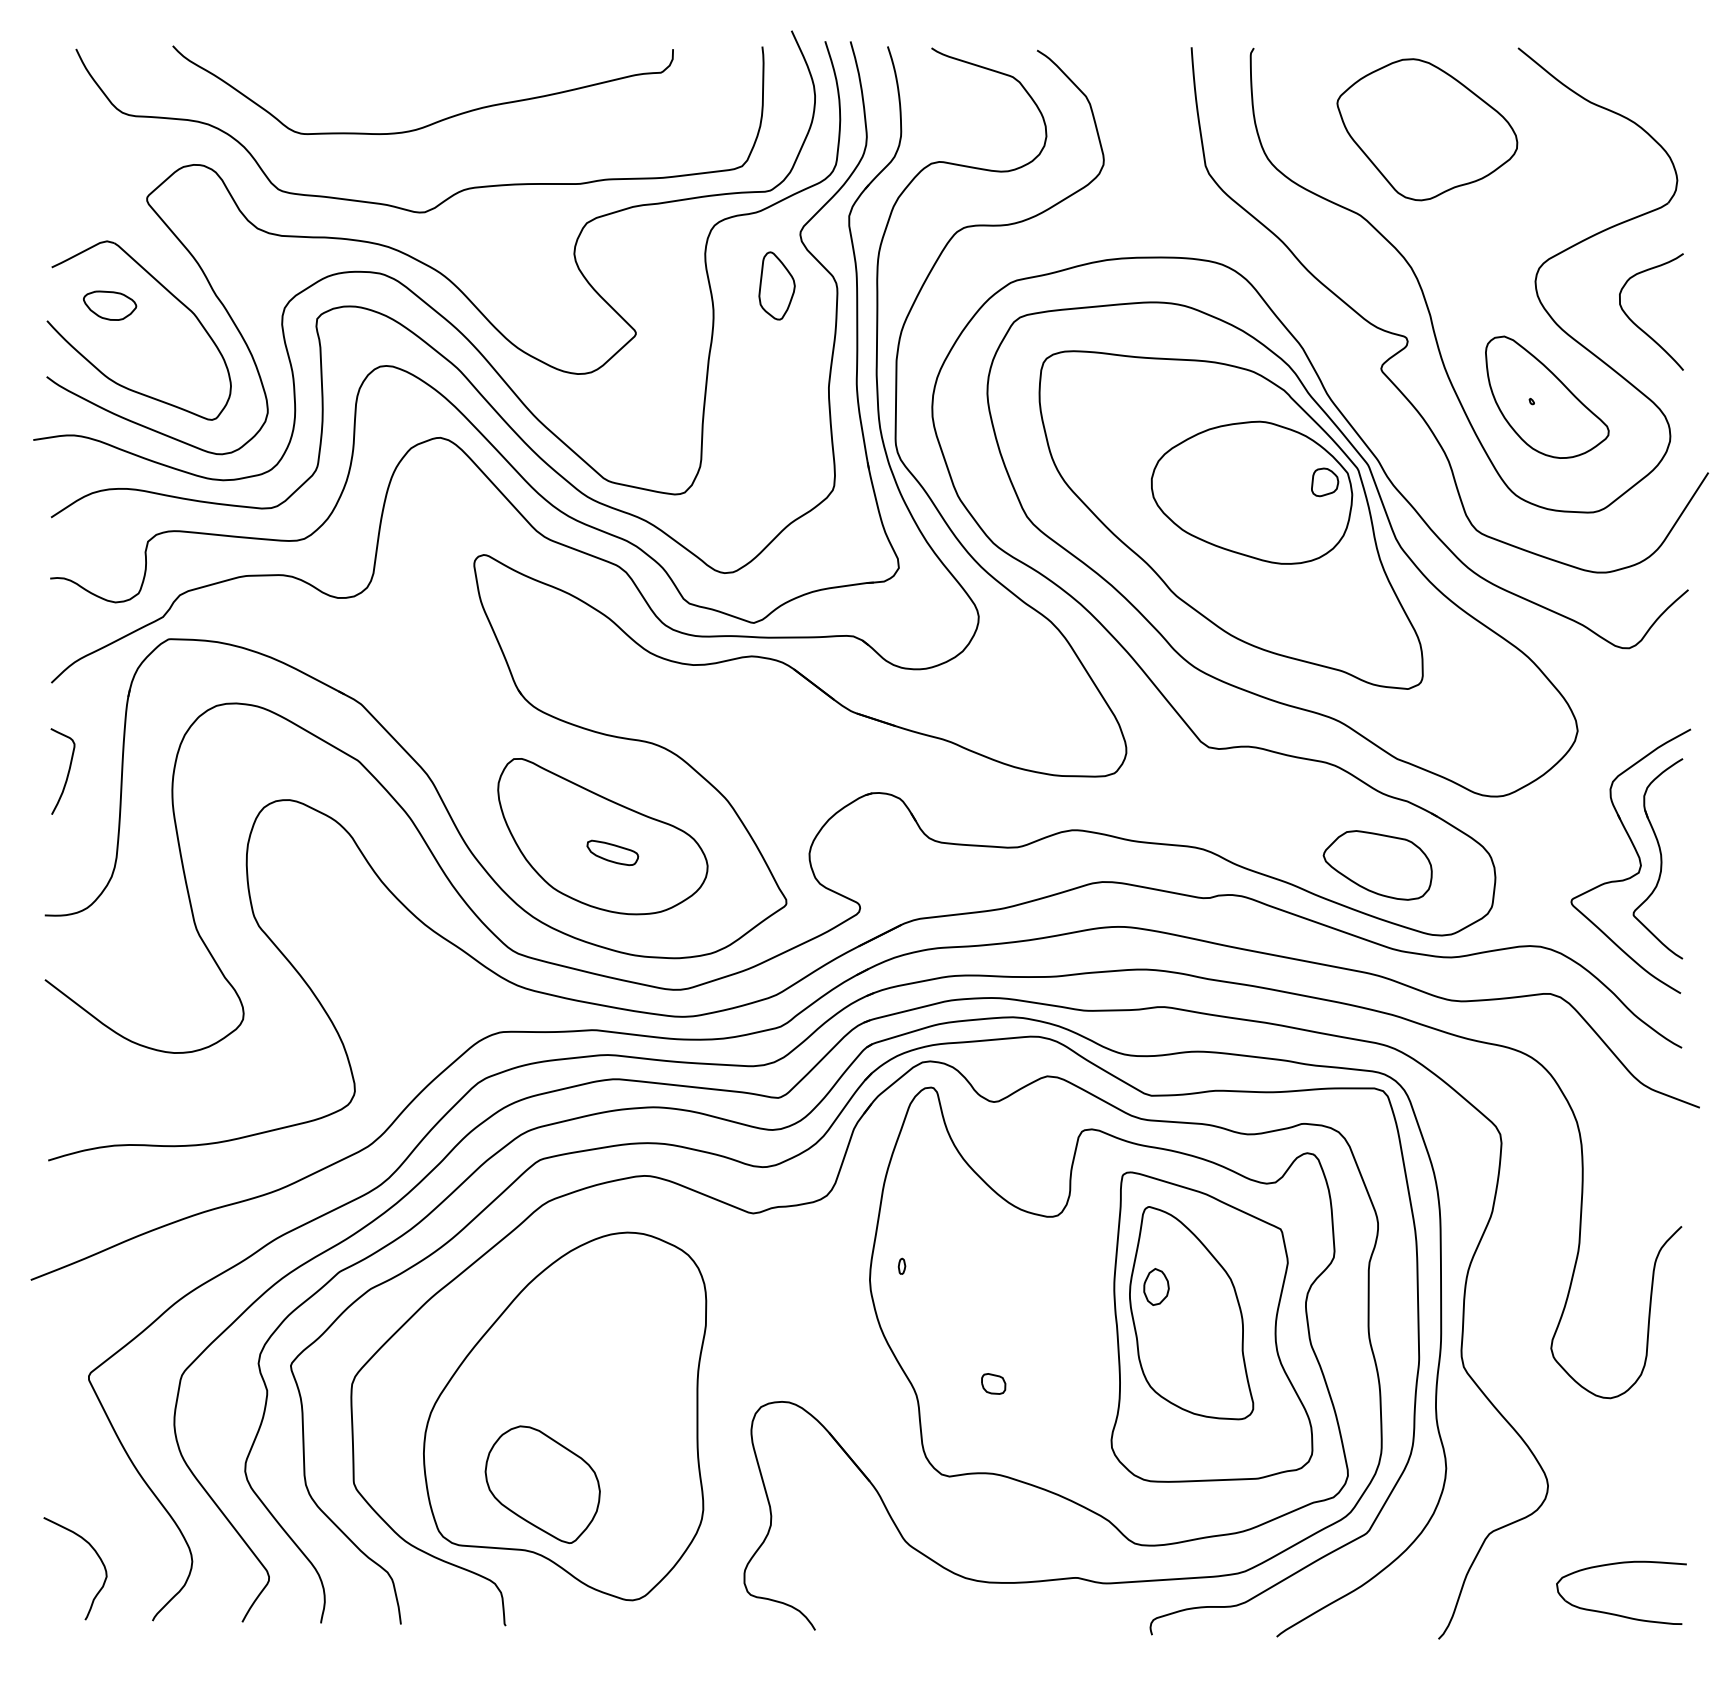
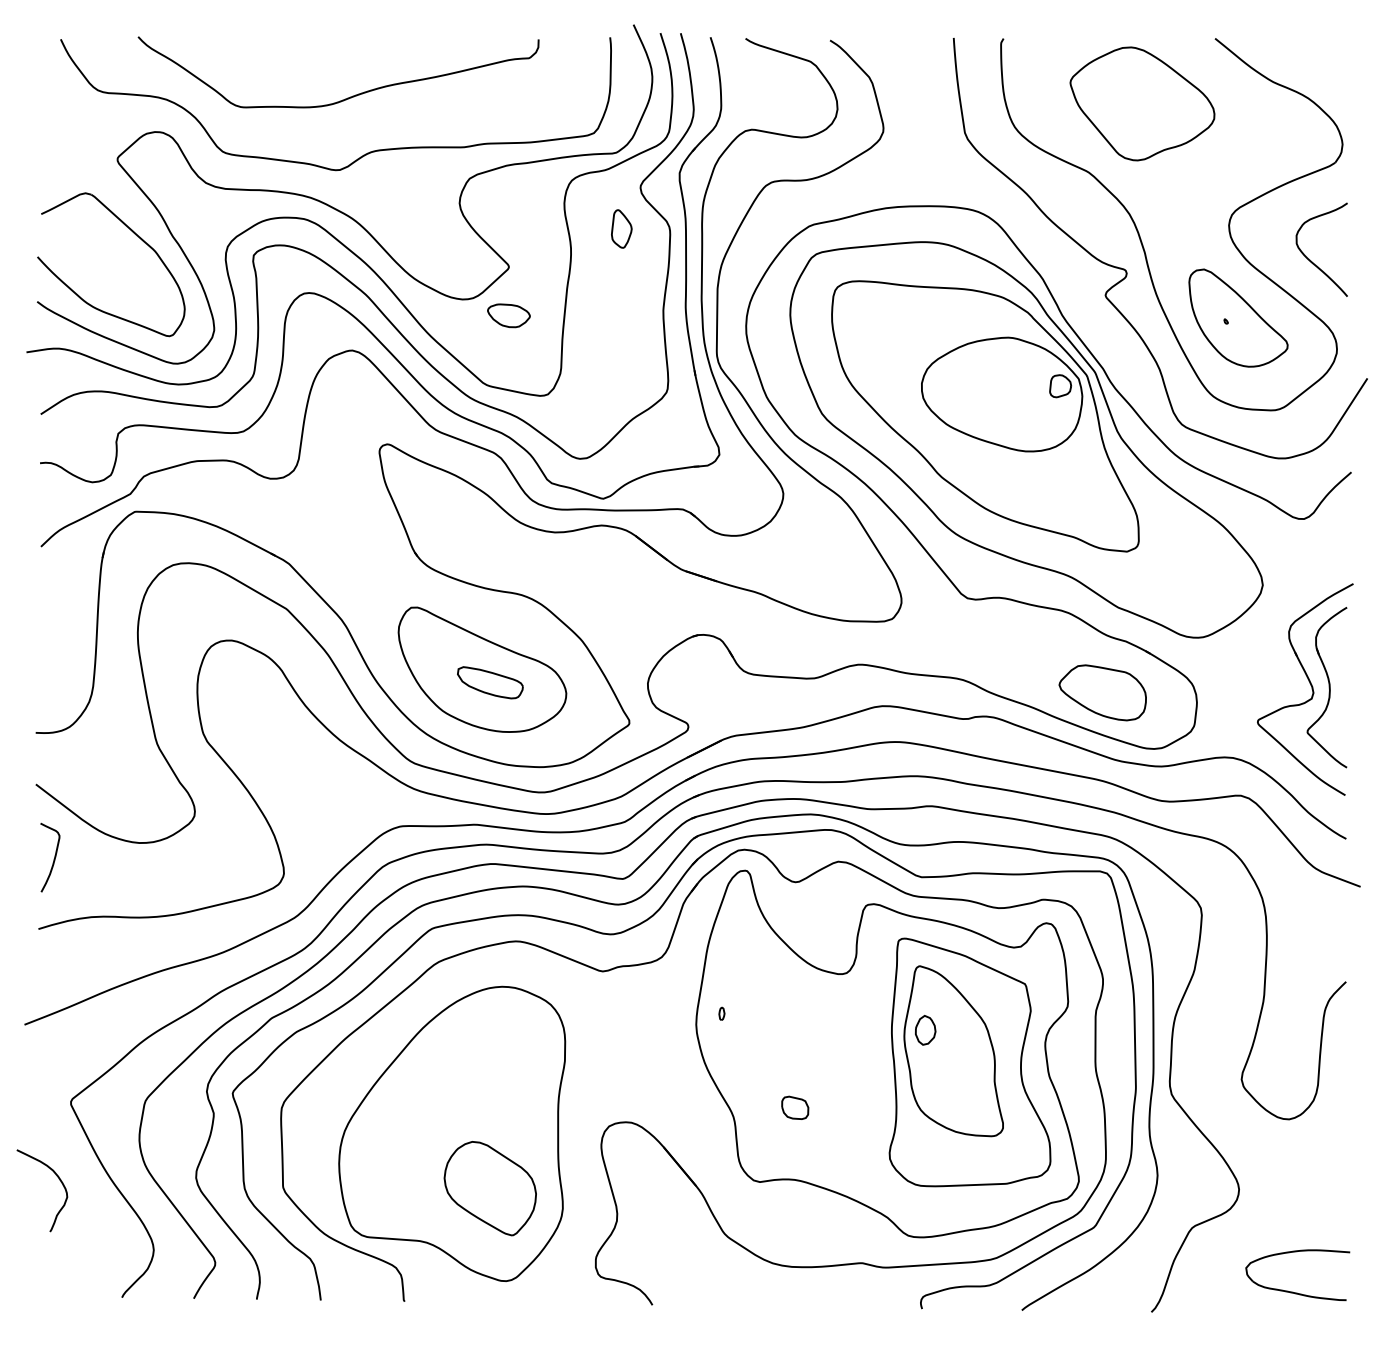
part: (776, 285) -> (621, 228), size x0.7
part: (109, 305) -> (508, 315), moved
curve: (67, 773) -> (53, 859), moved
part: (612, 852) -> (490, 682), size x1.6
part: (993, 1383) -> (795, 1107), size x1.4
part: (541, 1484) -> (489, 1188), moved
curve: (98, 1558) -> (60, 1182), moved

